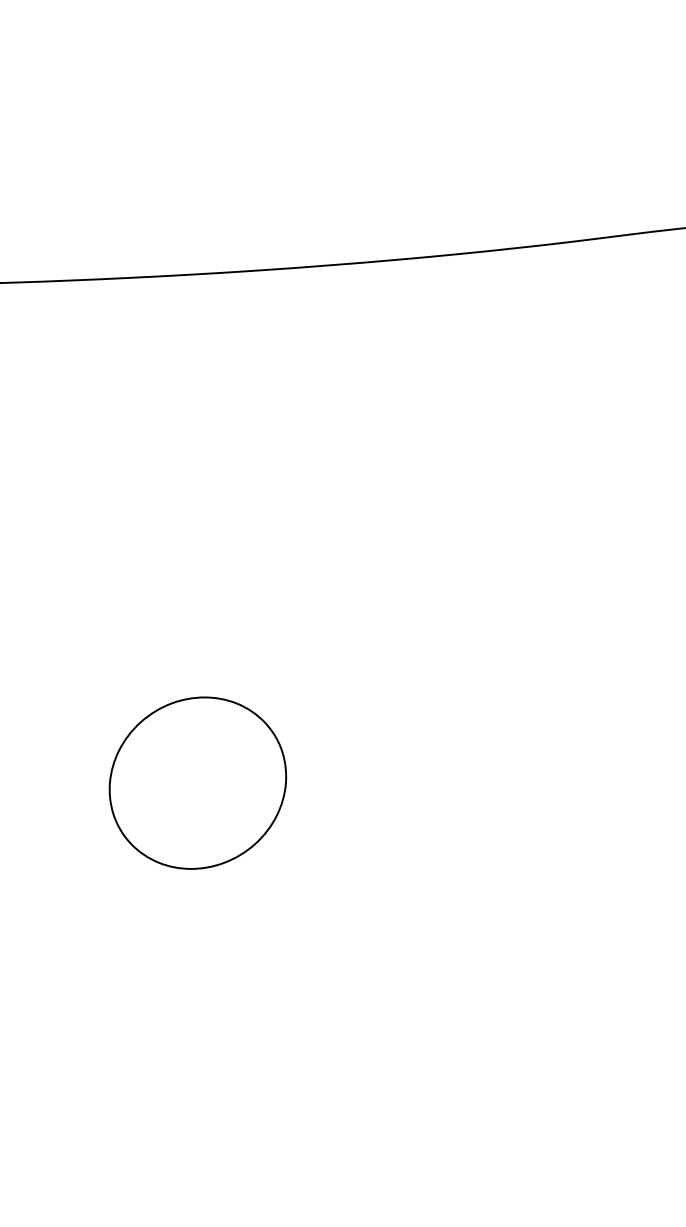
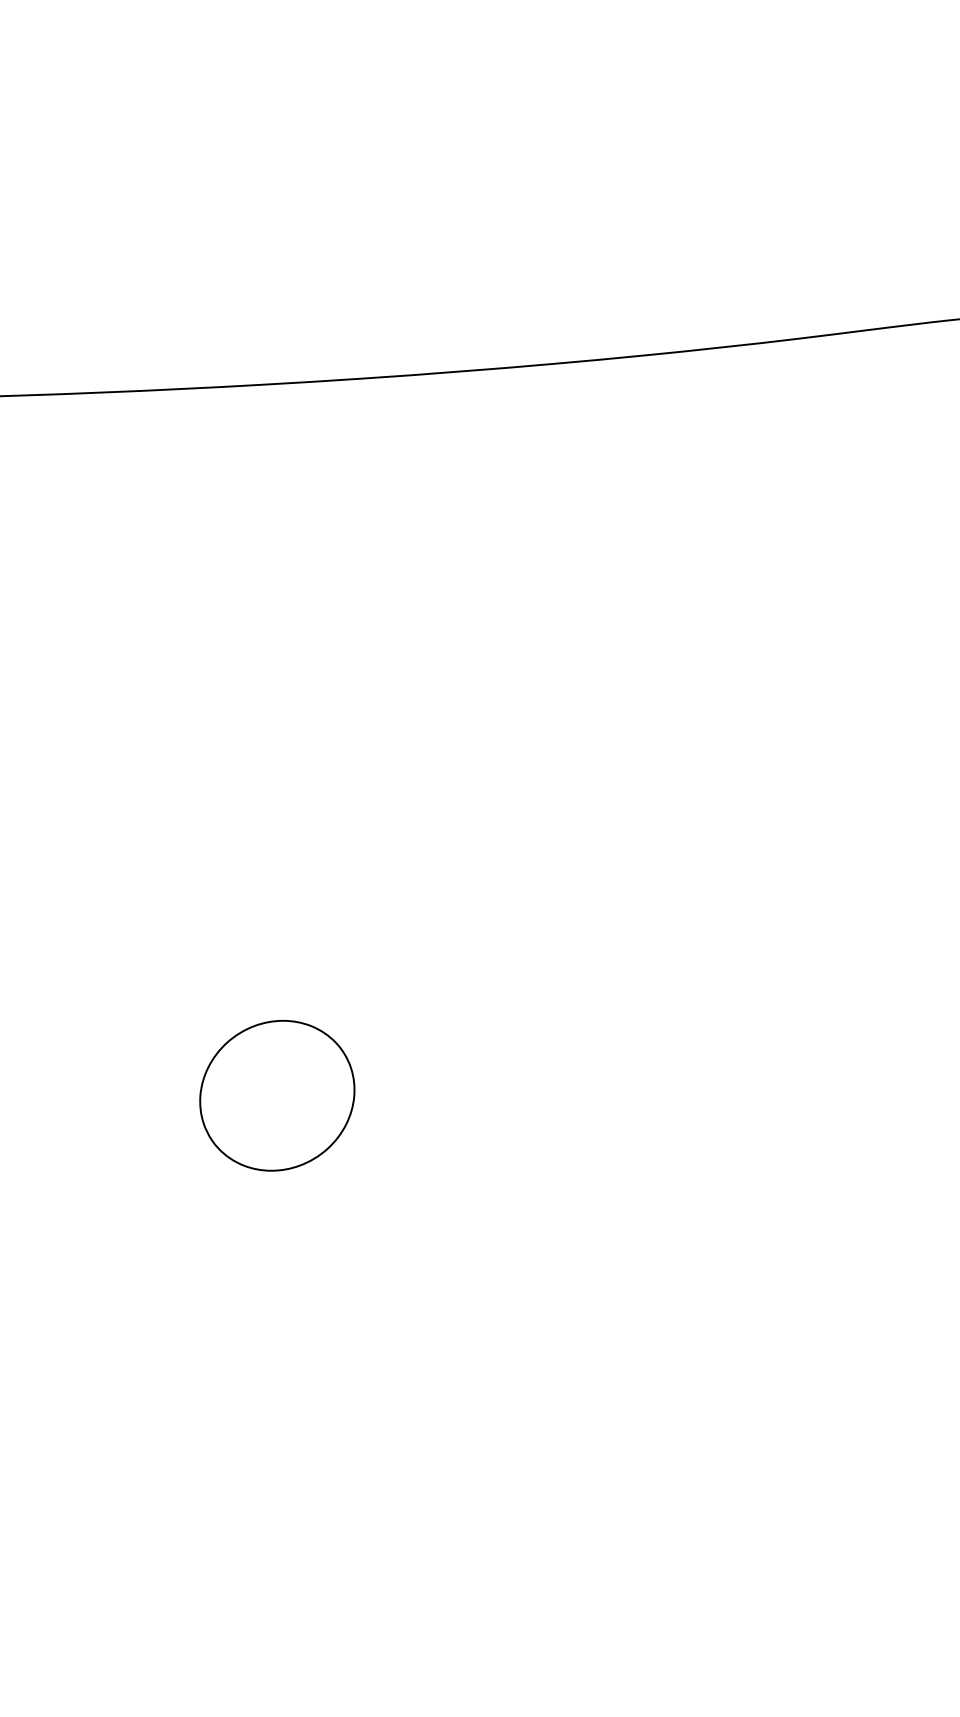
part: (198, 782) -> (277, 1094), size x0.62

